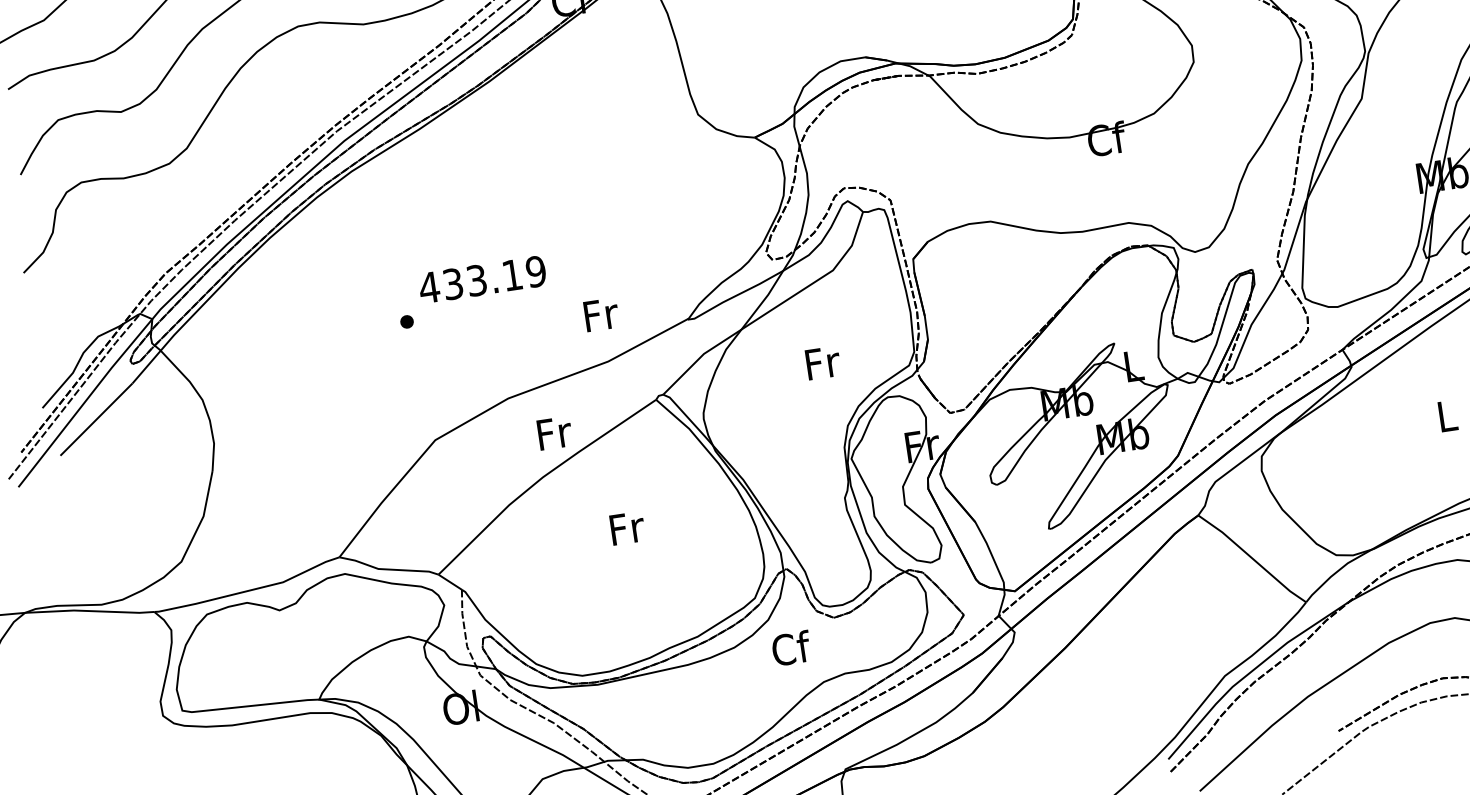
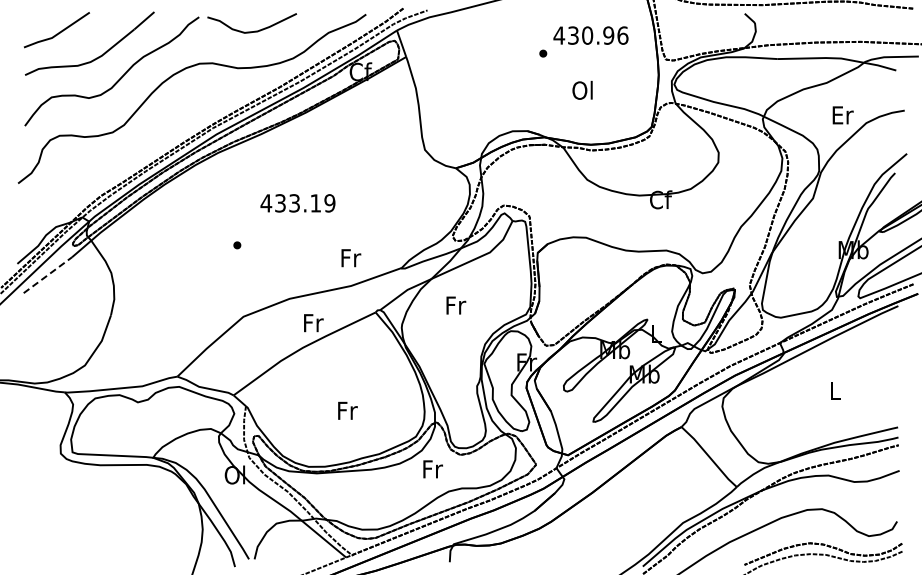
text: (481, 280) -> (297, 203), moved
text: (823, 362) -> (456, 305), moved
line: (97, 418) -> (48, 274), solid -> dashed
text: (626, 527) -> (347, 410), moved
text: (790, 647) -> (432, 468), Cf -> Fr

